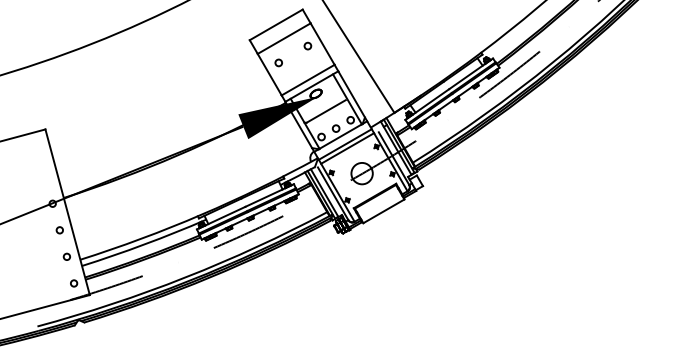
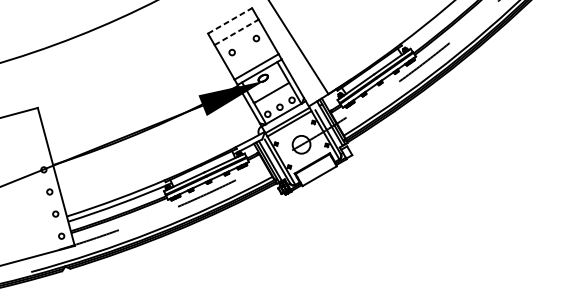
line: (276, 24) -> (230, 20), solid -> dashed
line: (284, 38) -> (236, 32), solid -> dashed

